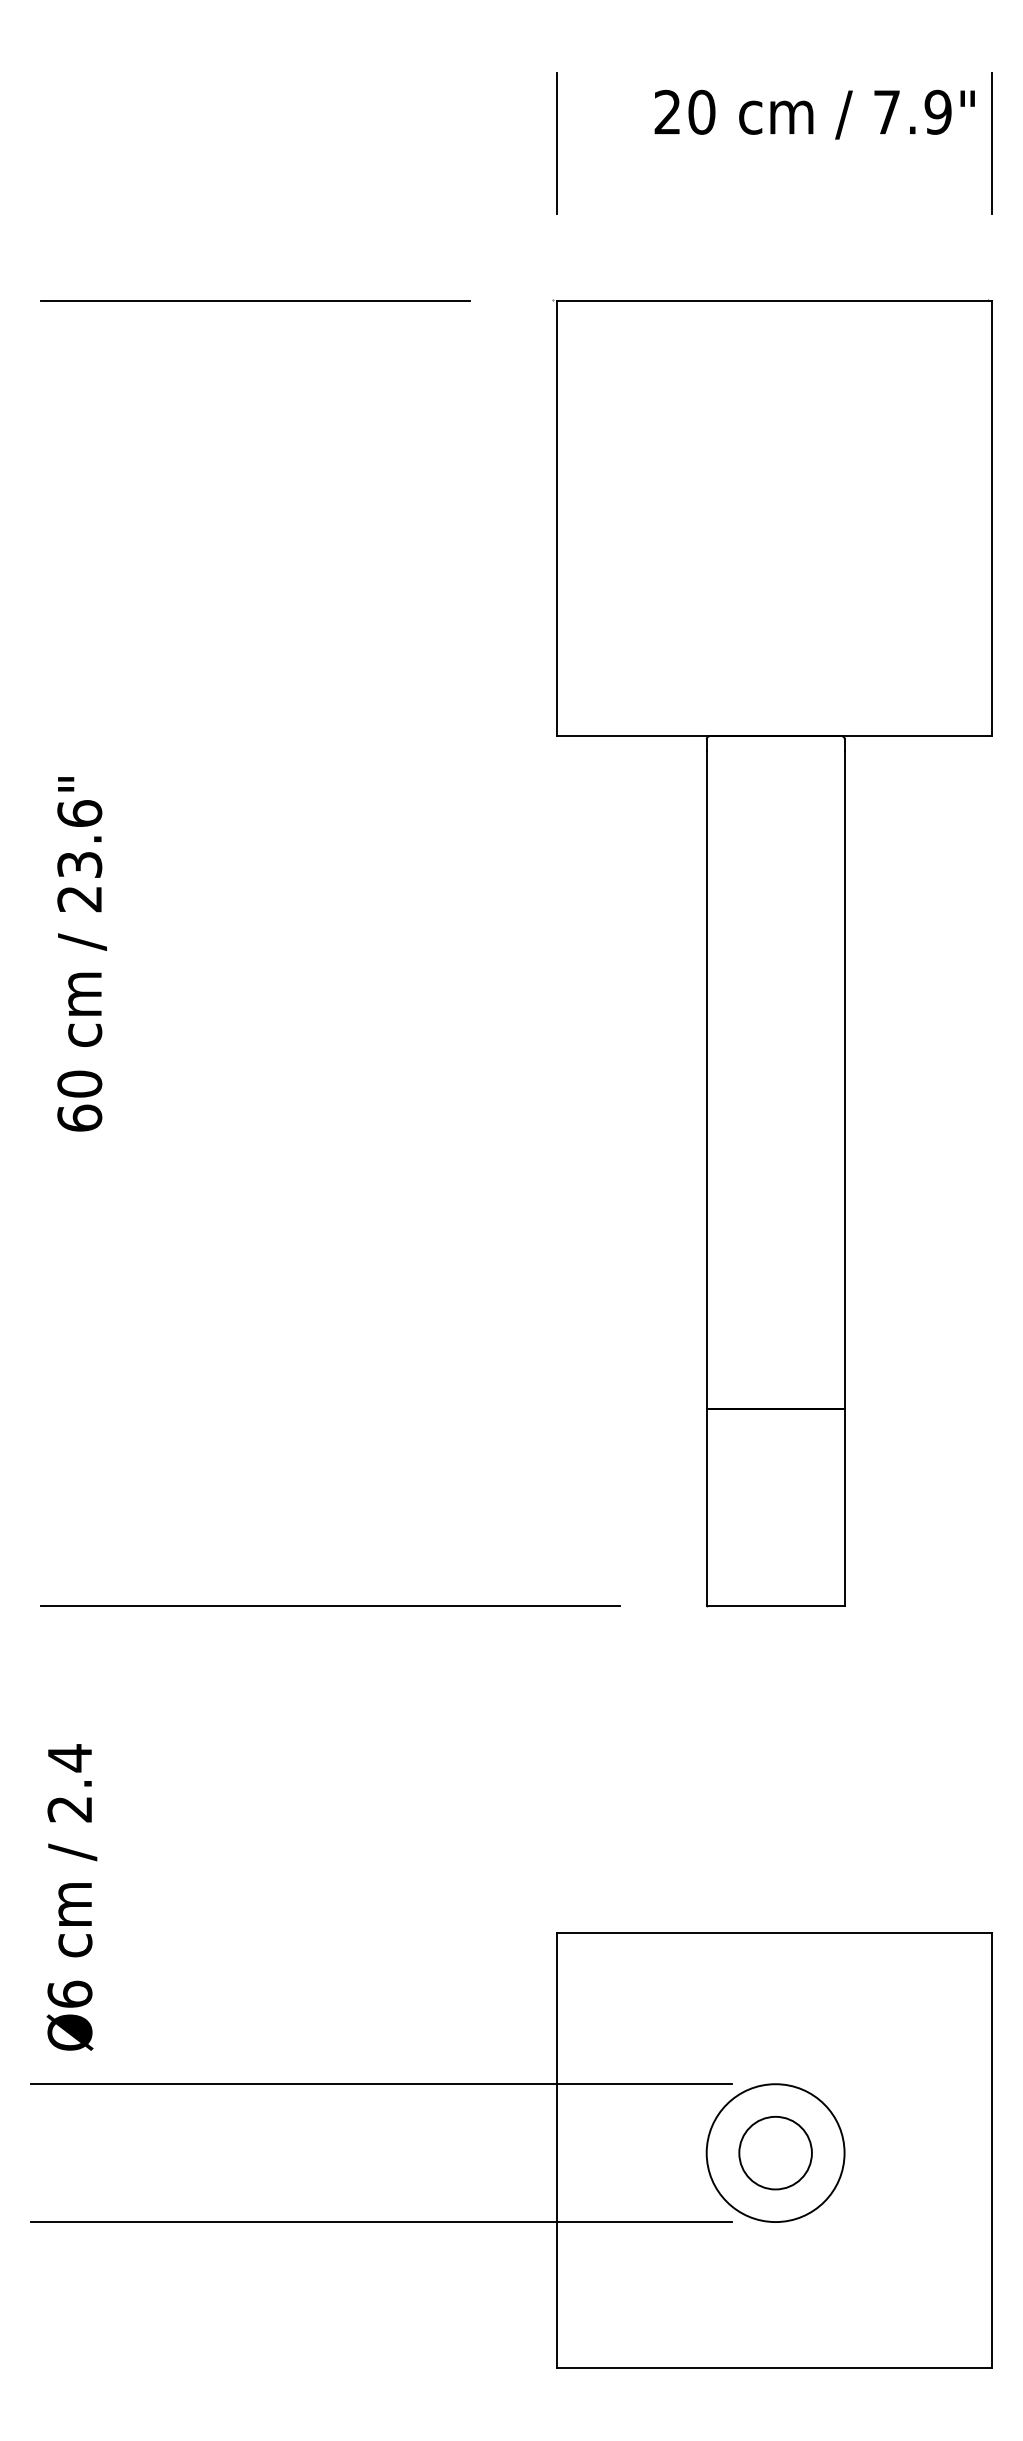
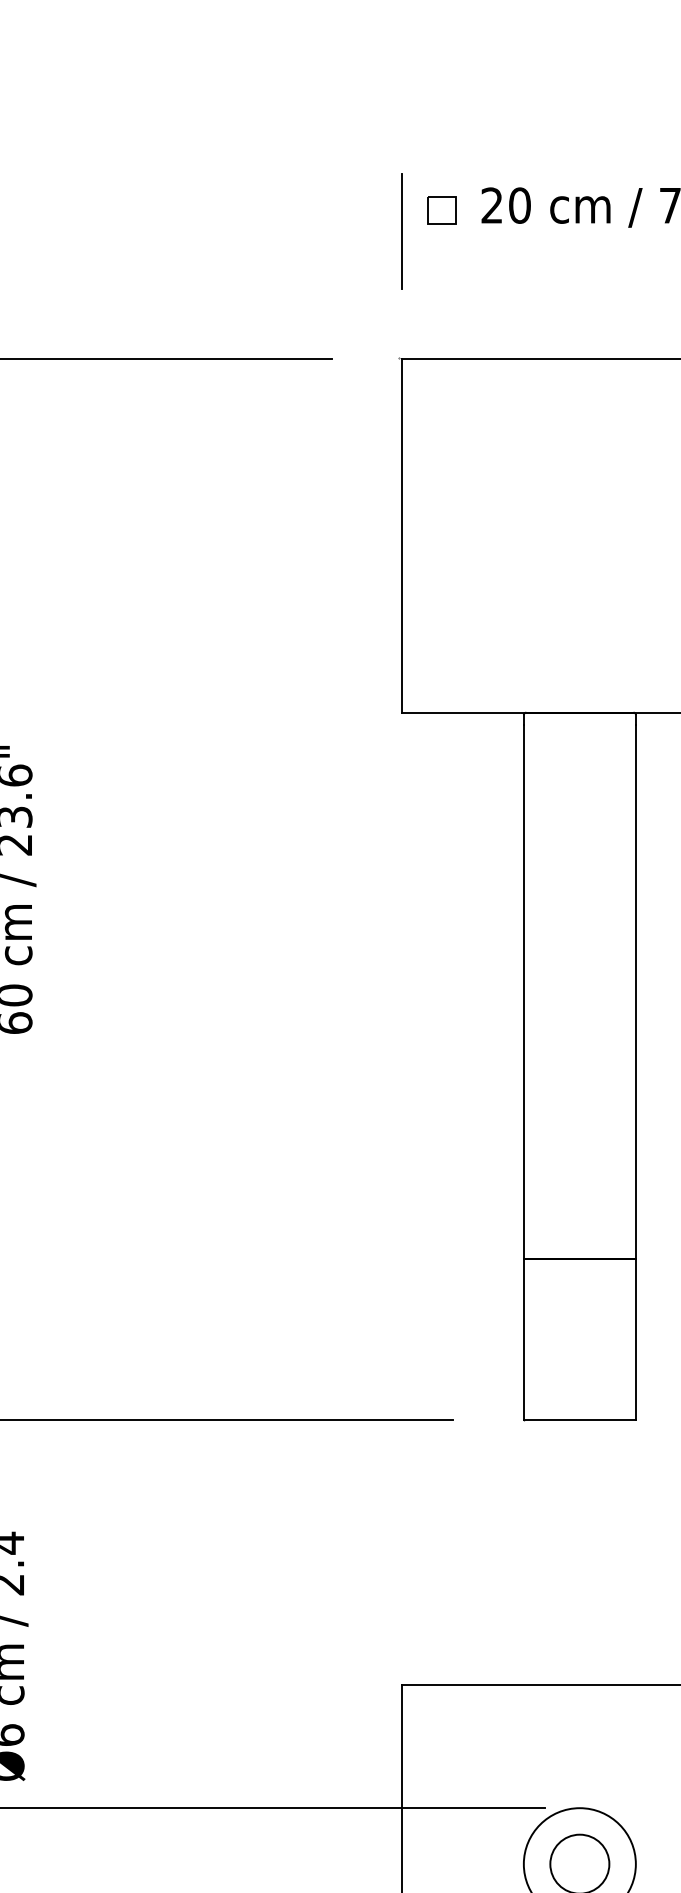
part: (605, 117) -> (441, 209), added

